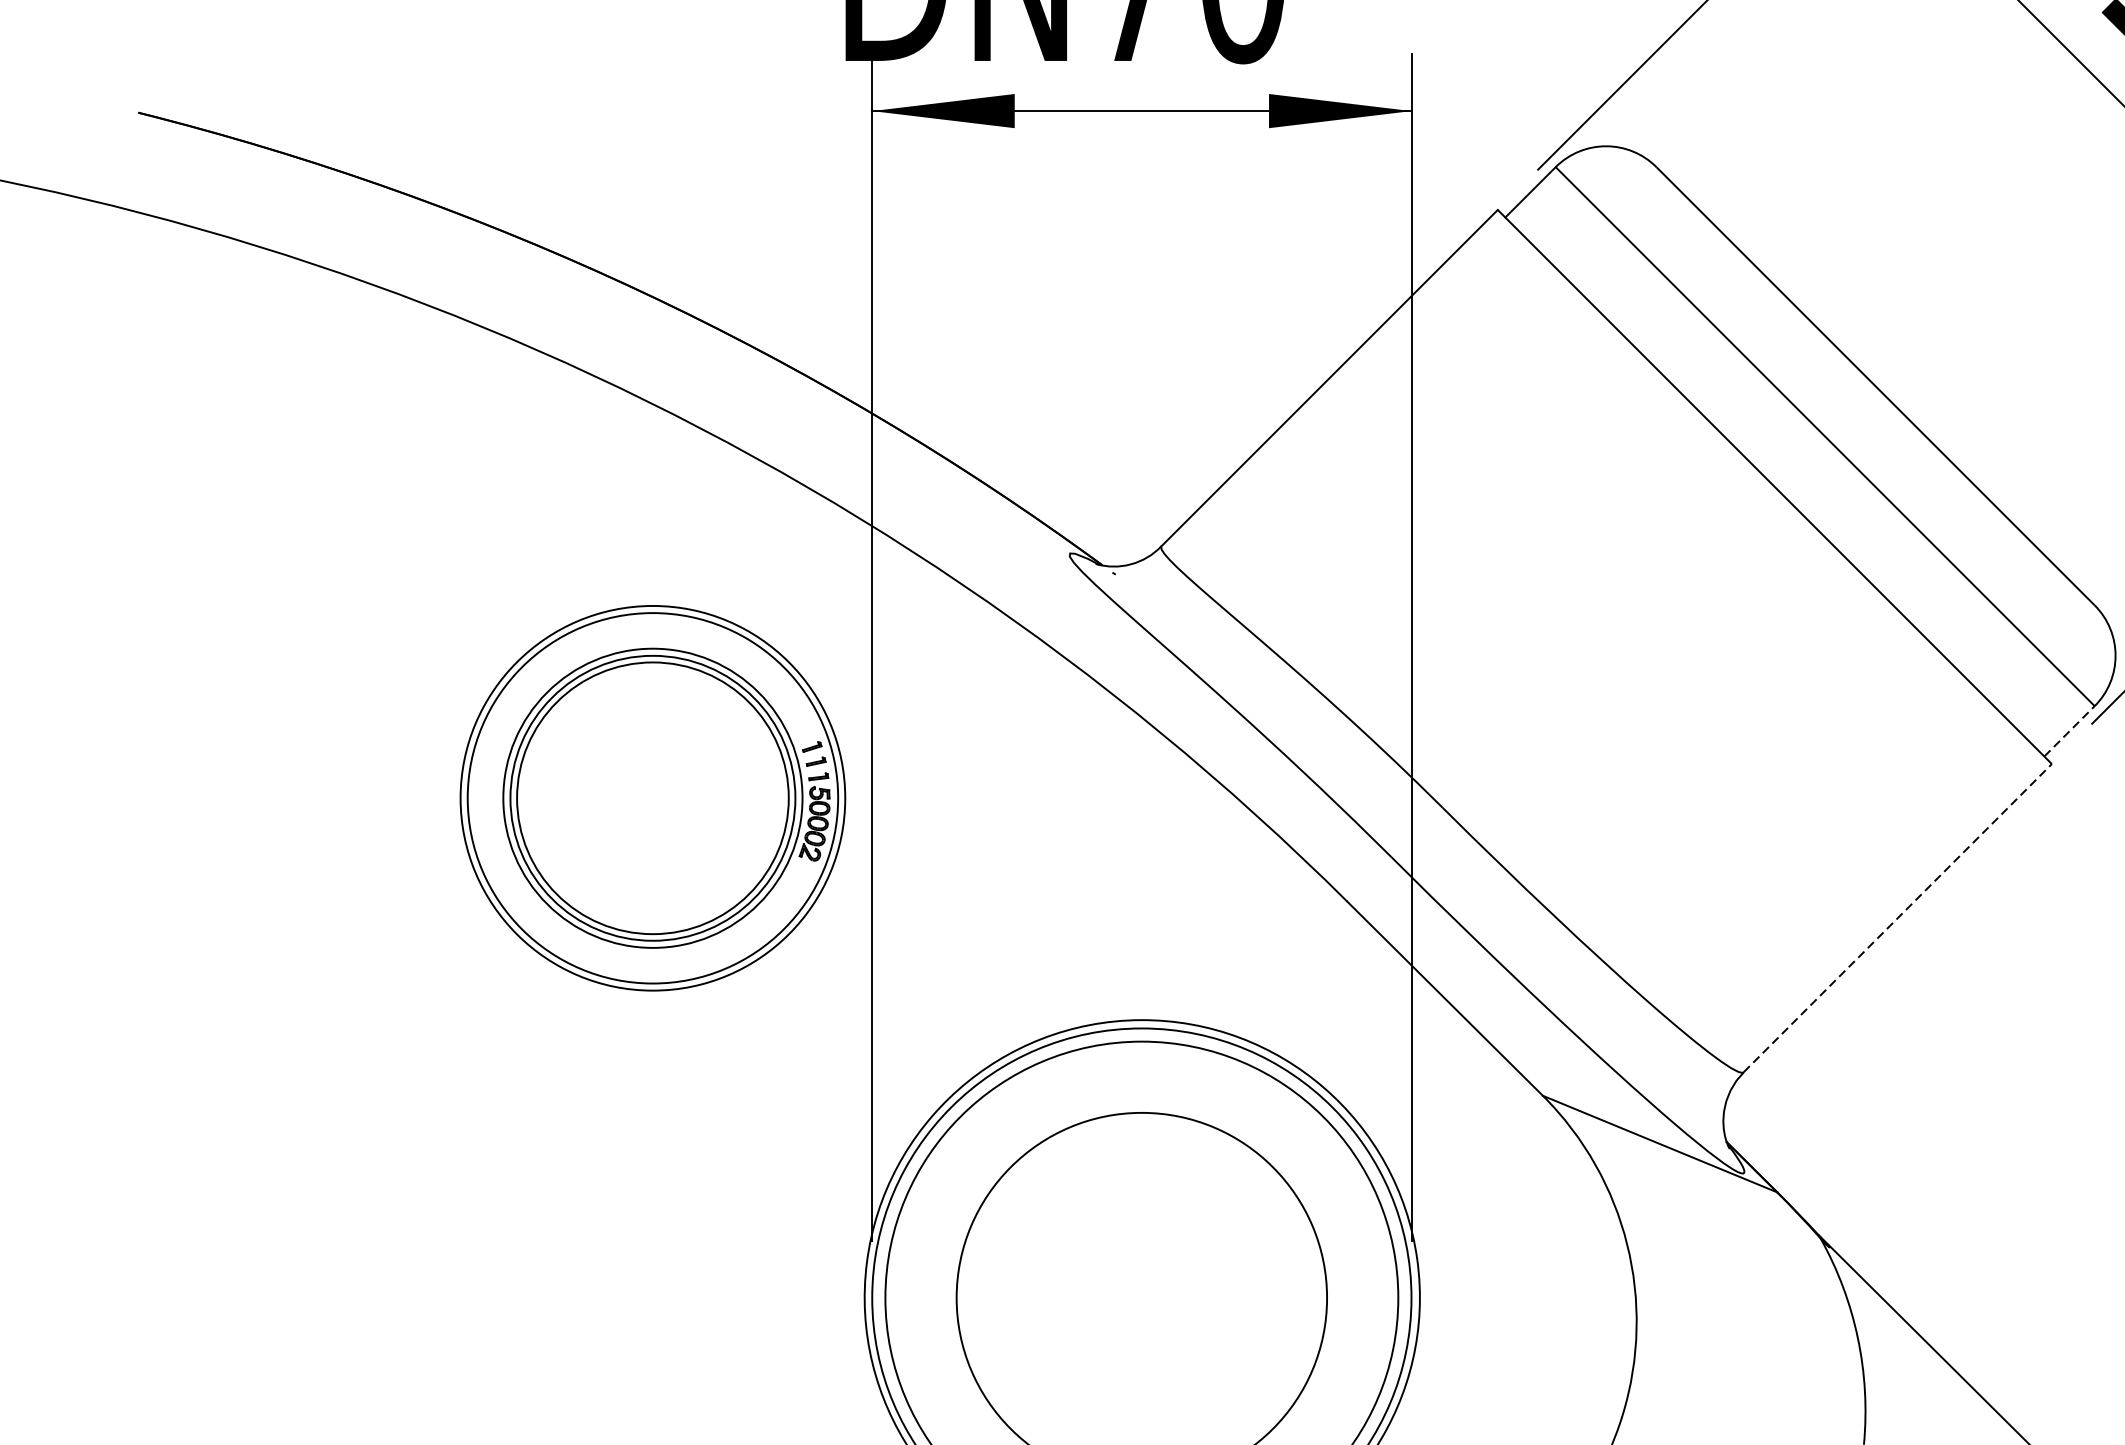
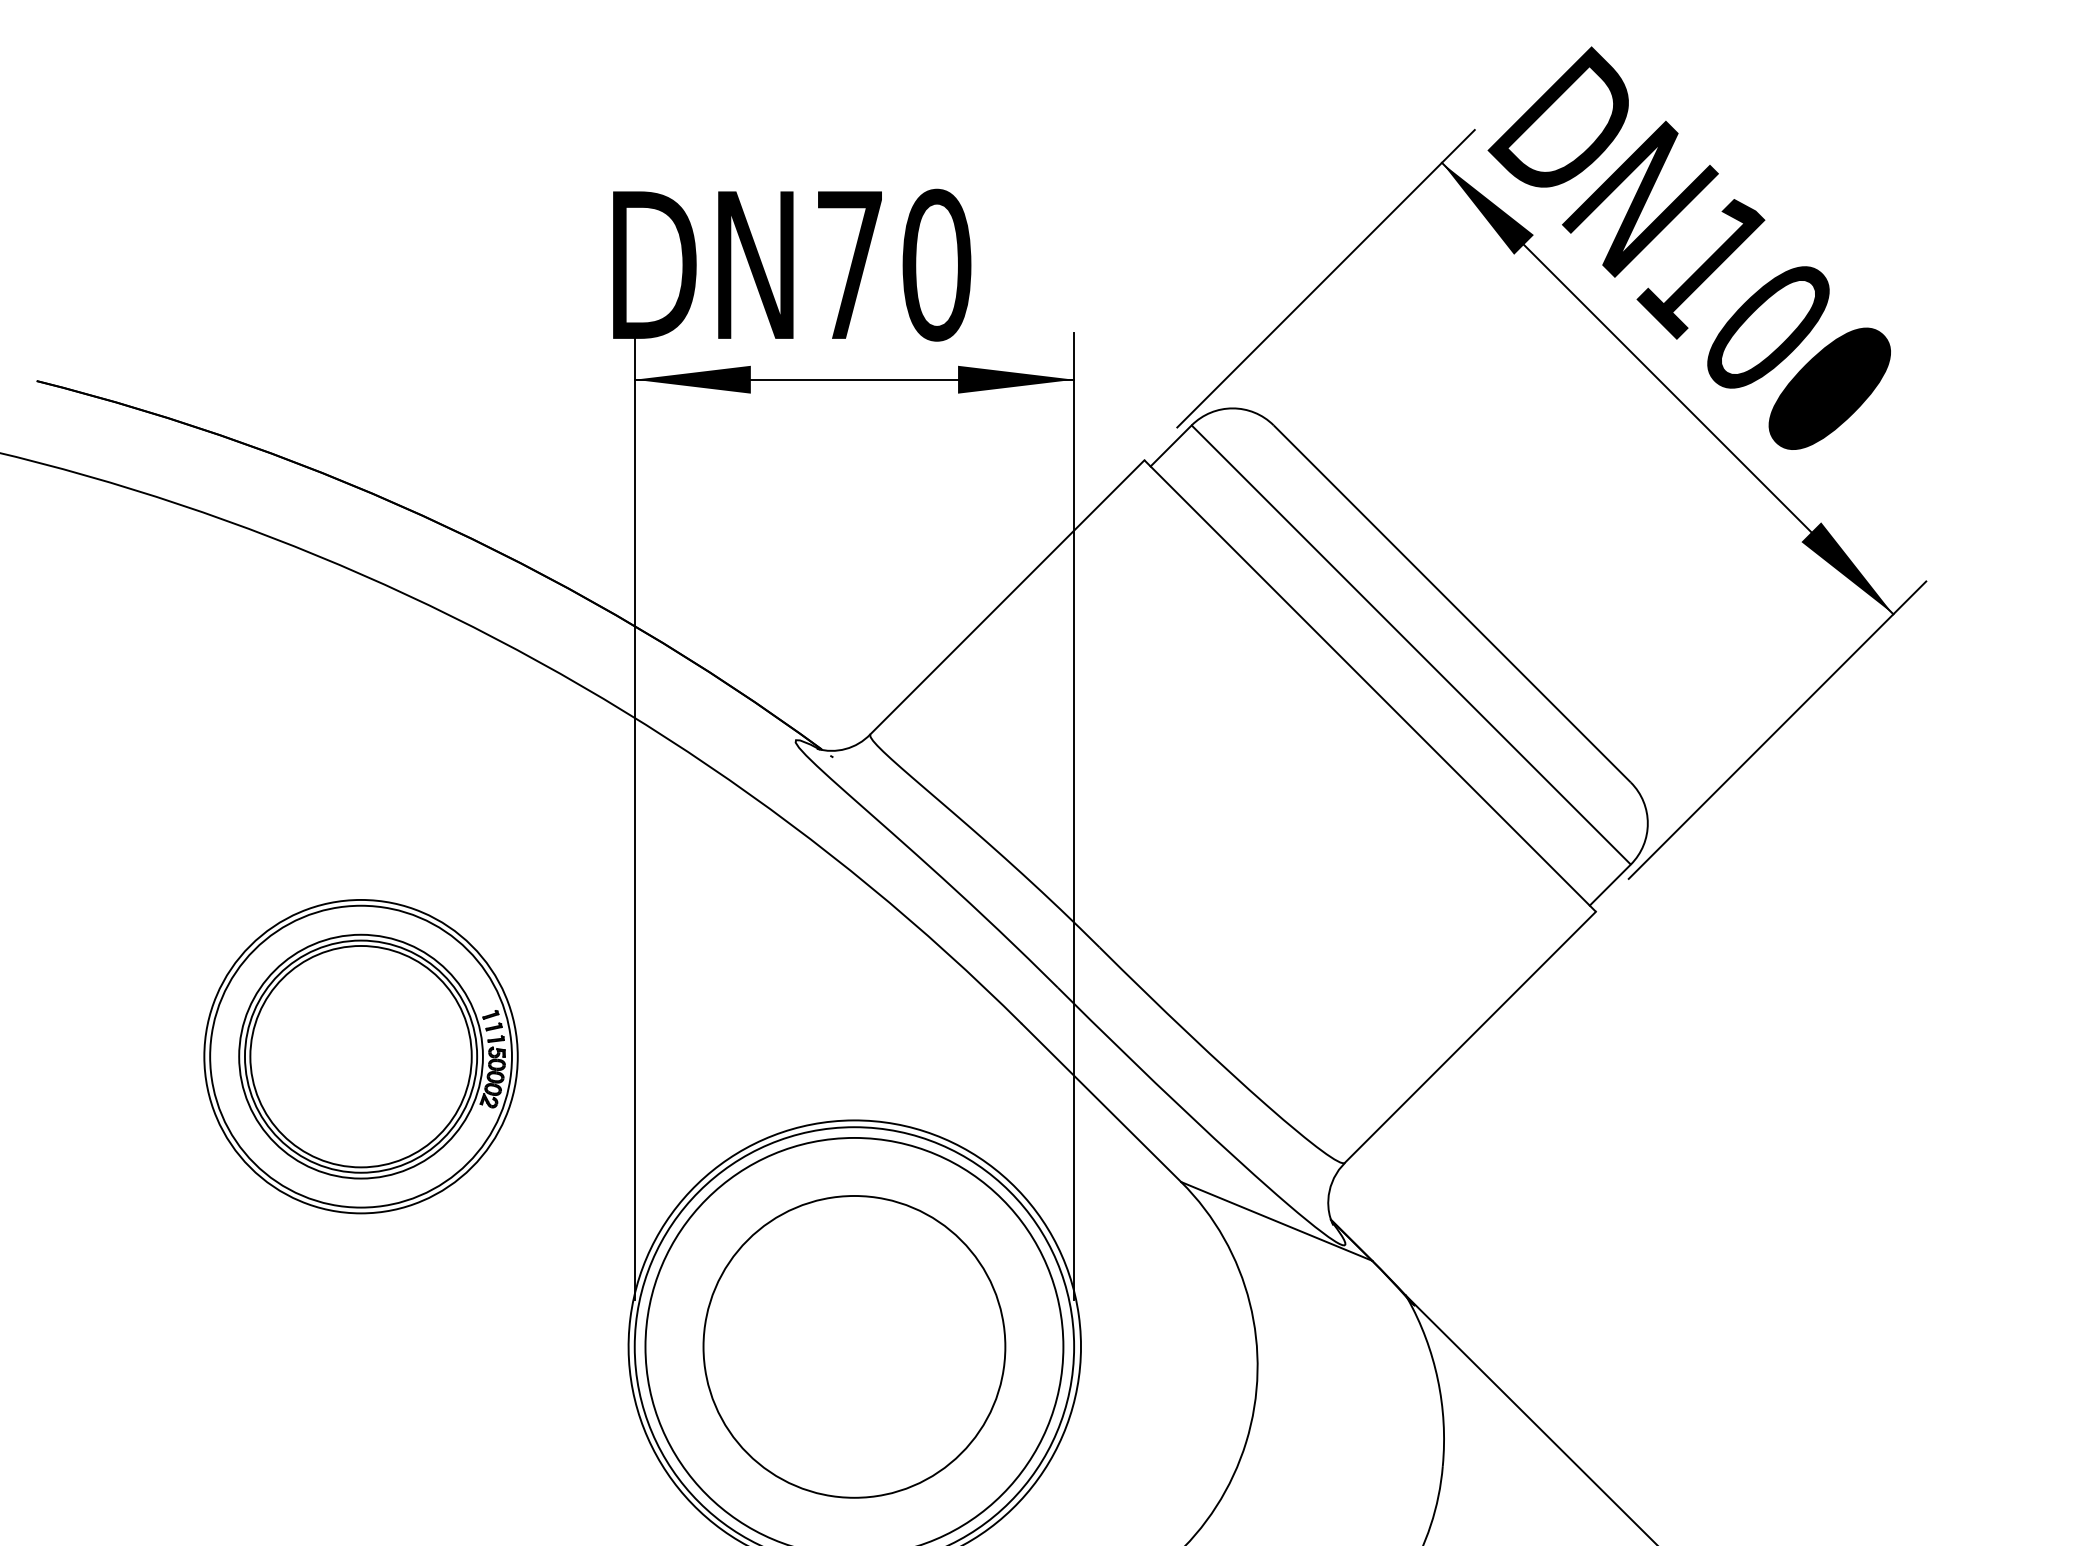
line: (2069, 730) -> (1610, 884), dashed -> solid
part: (652, 798) -> (360, 1056), moved
line: (1897, 918) -> (1470, 1037), dashed -> solid

